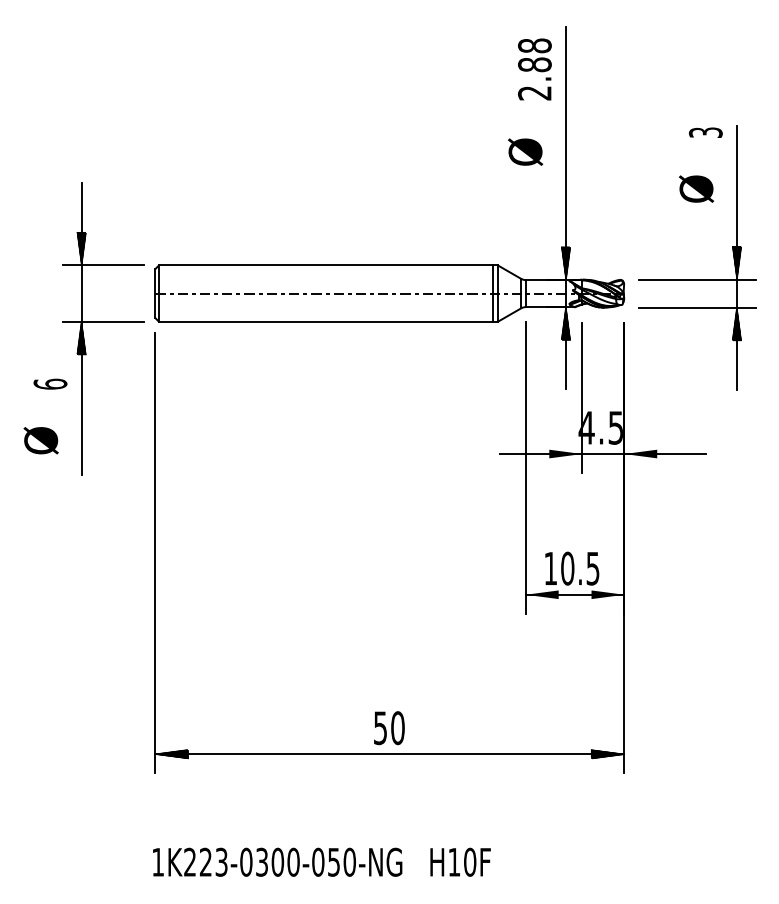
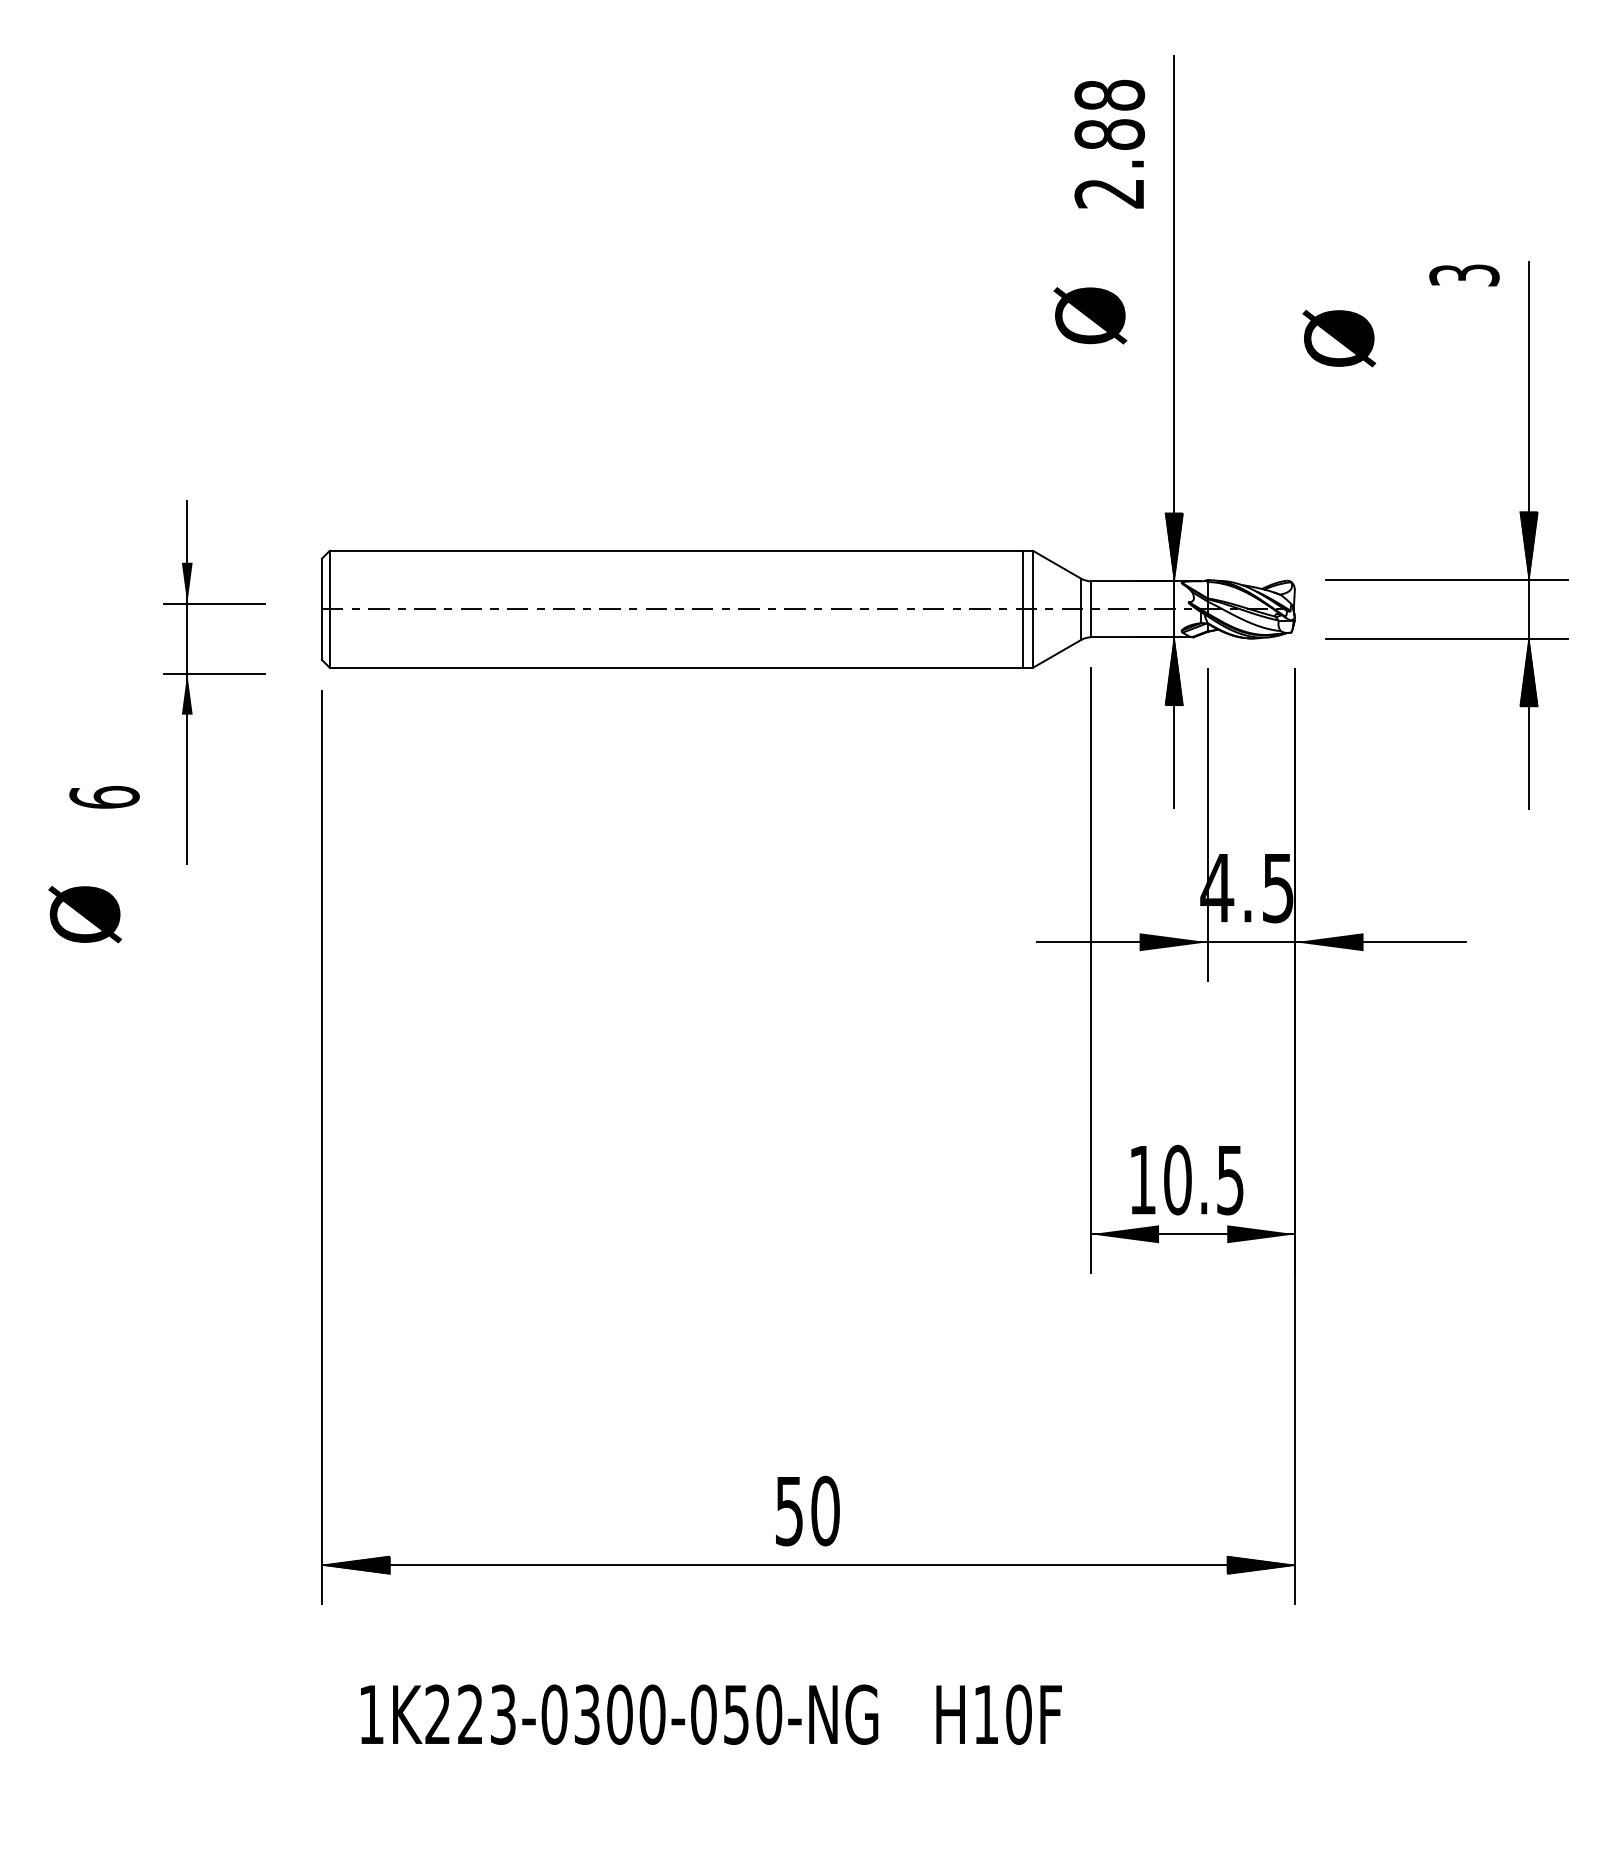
text: (696, 188) -> (1339, 337), moved
part: (103, 328) -> (214, 681), size x0.6
text: (321, 861) -> (710, 1713), moved

